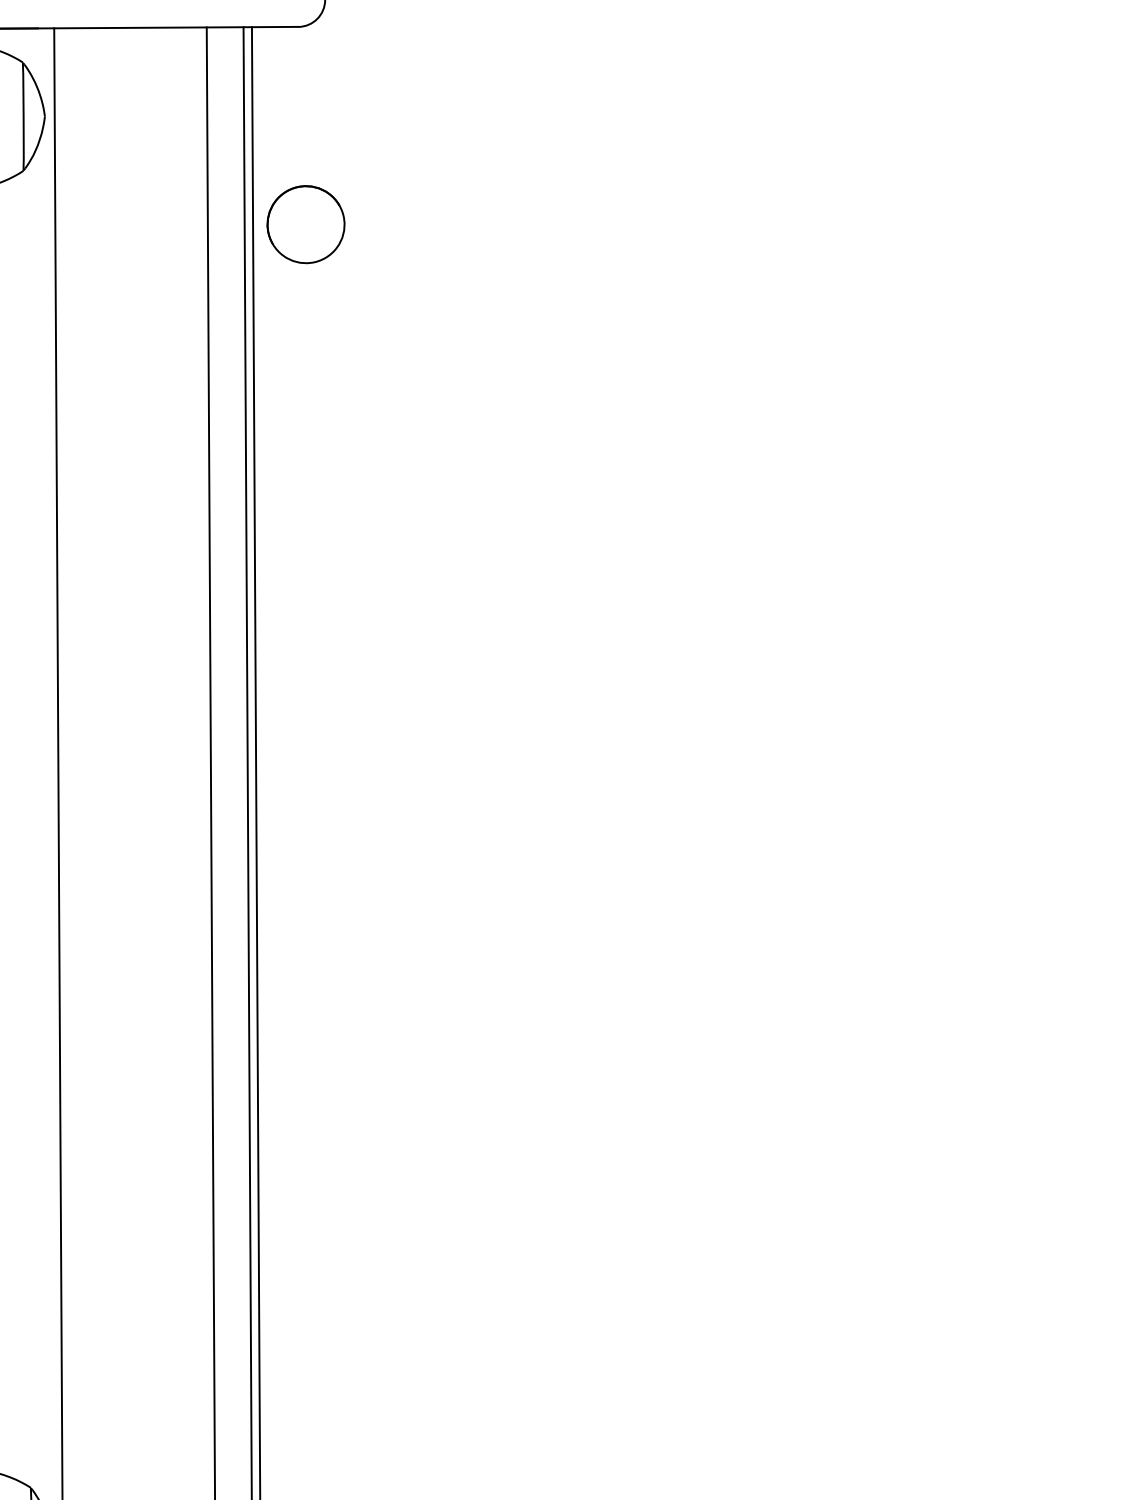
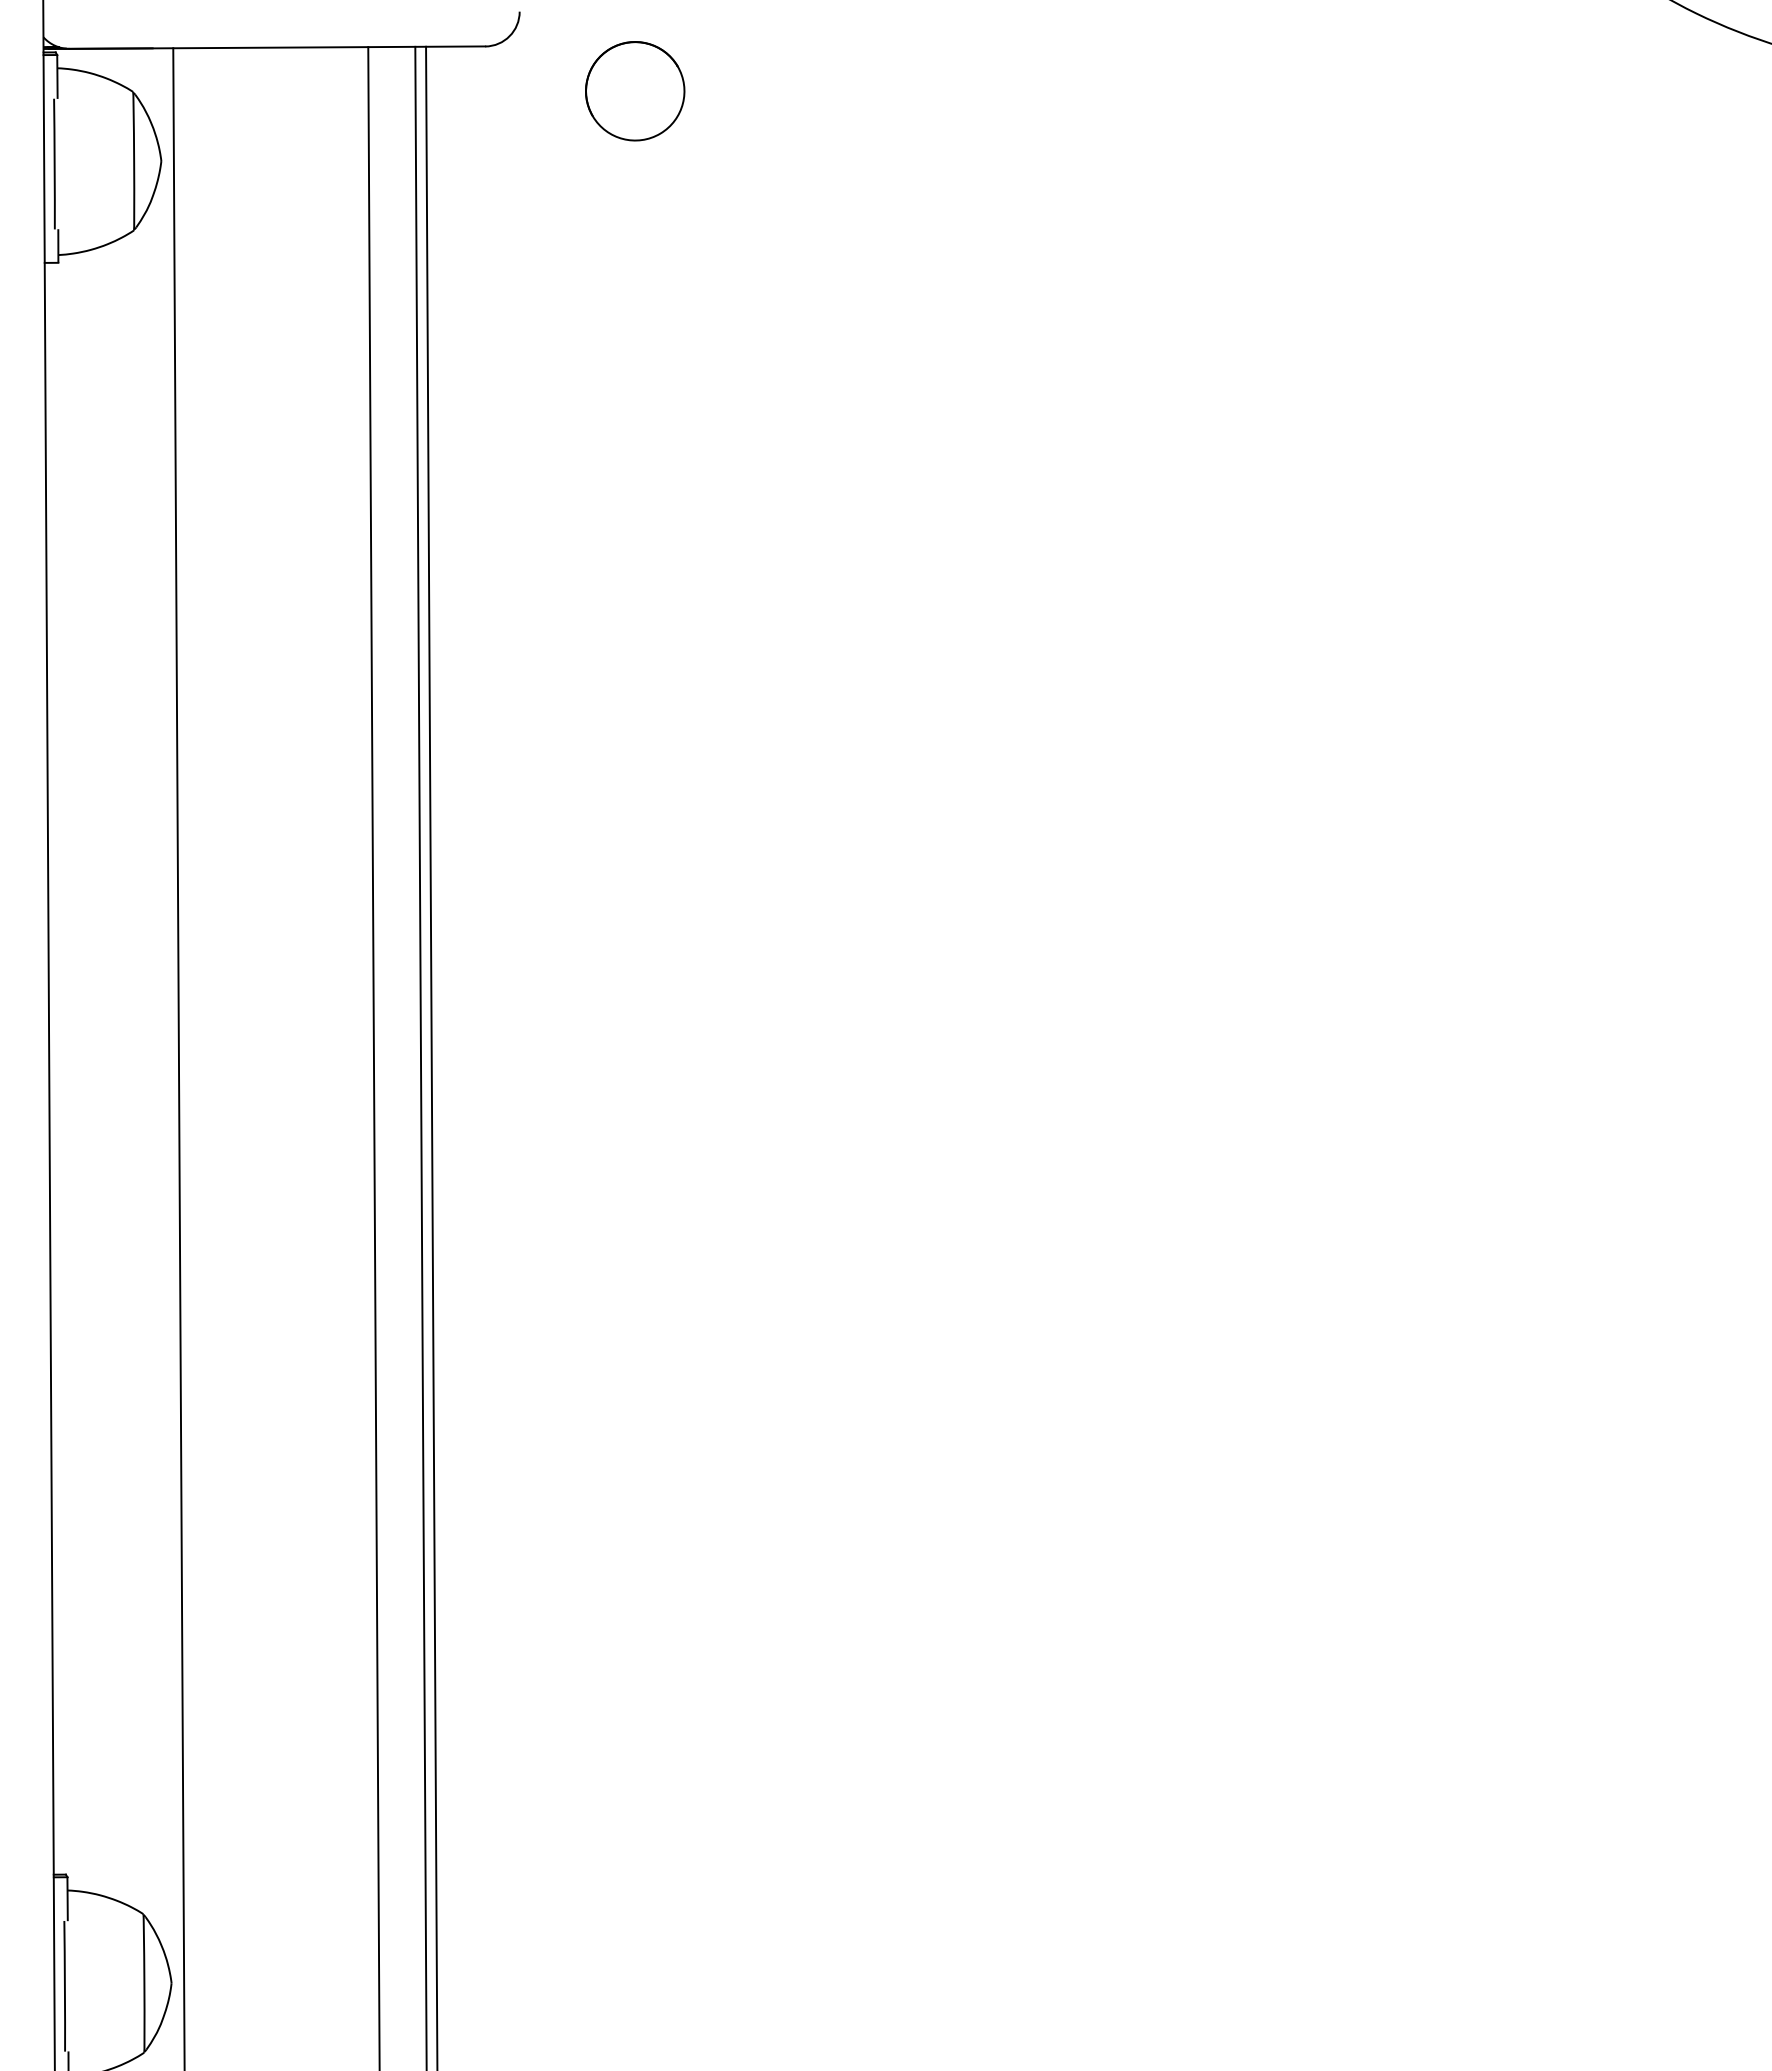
part: (306, 224) -> (635, 91), moved

